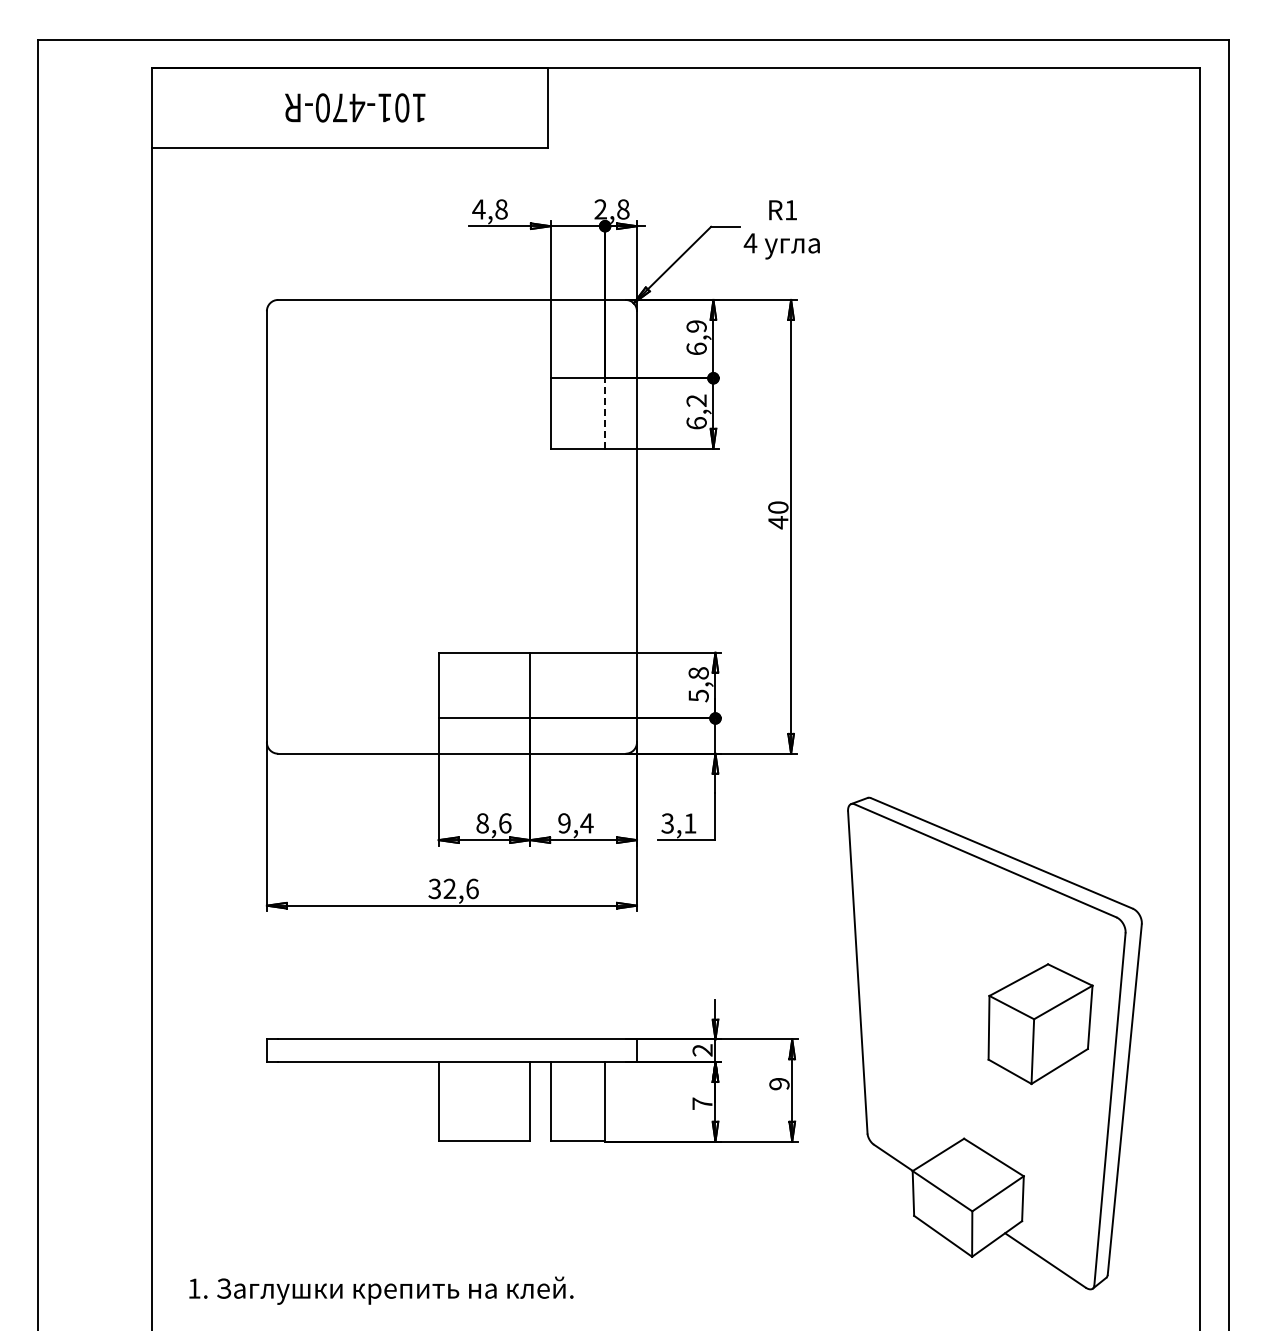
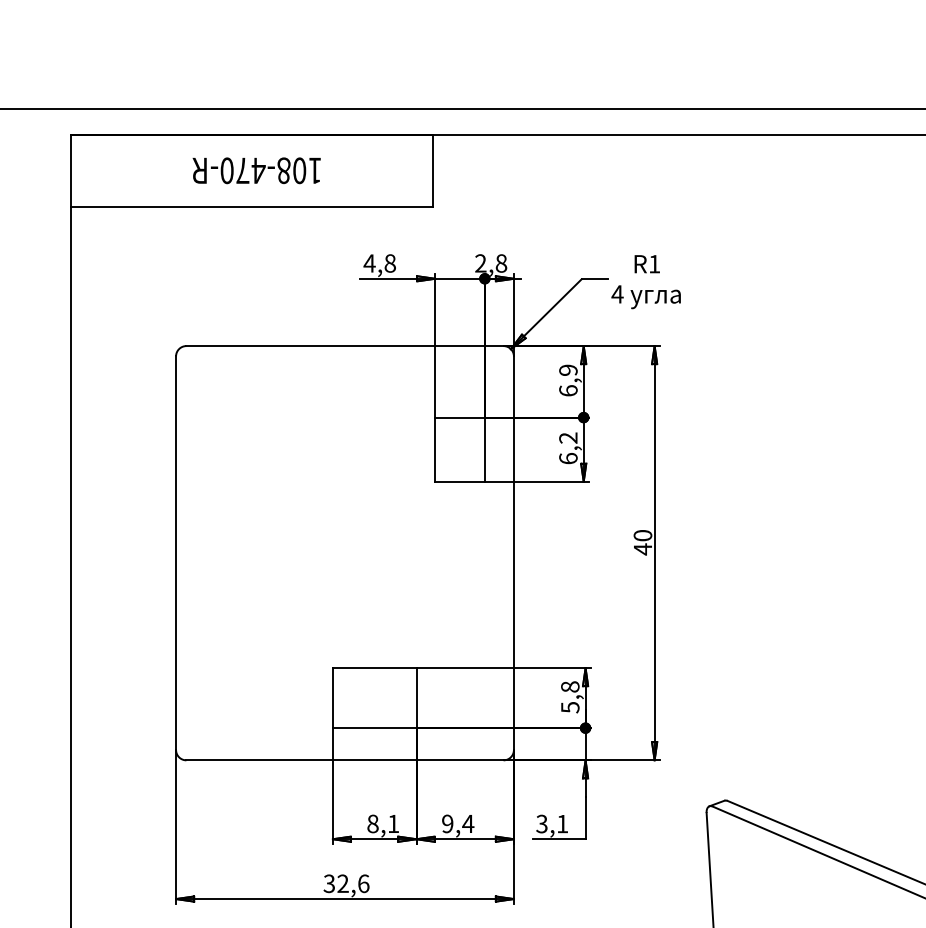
text: (385, 107) -> (284, 170), 101-470-R -> 108-470-R
line: (605, 412) -> (485, 448), dashed -> solid
text: (505, 823) -> (393, 824), 8,6 -> 8,1

